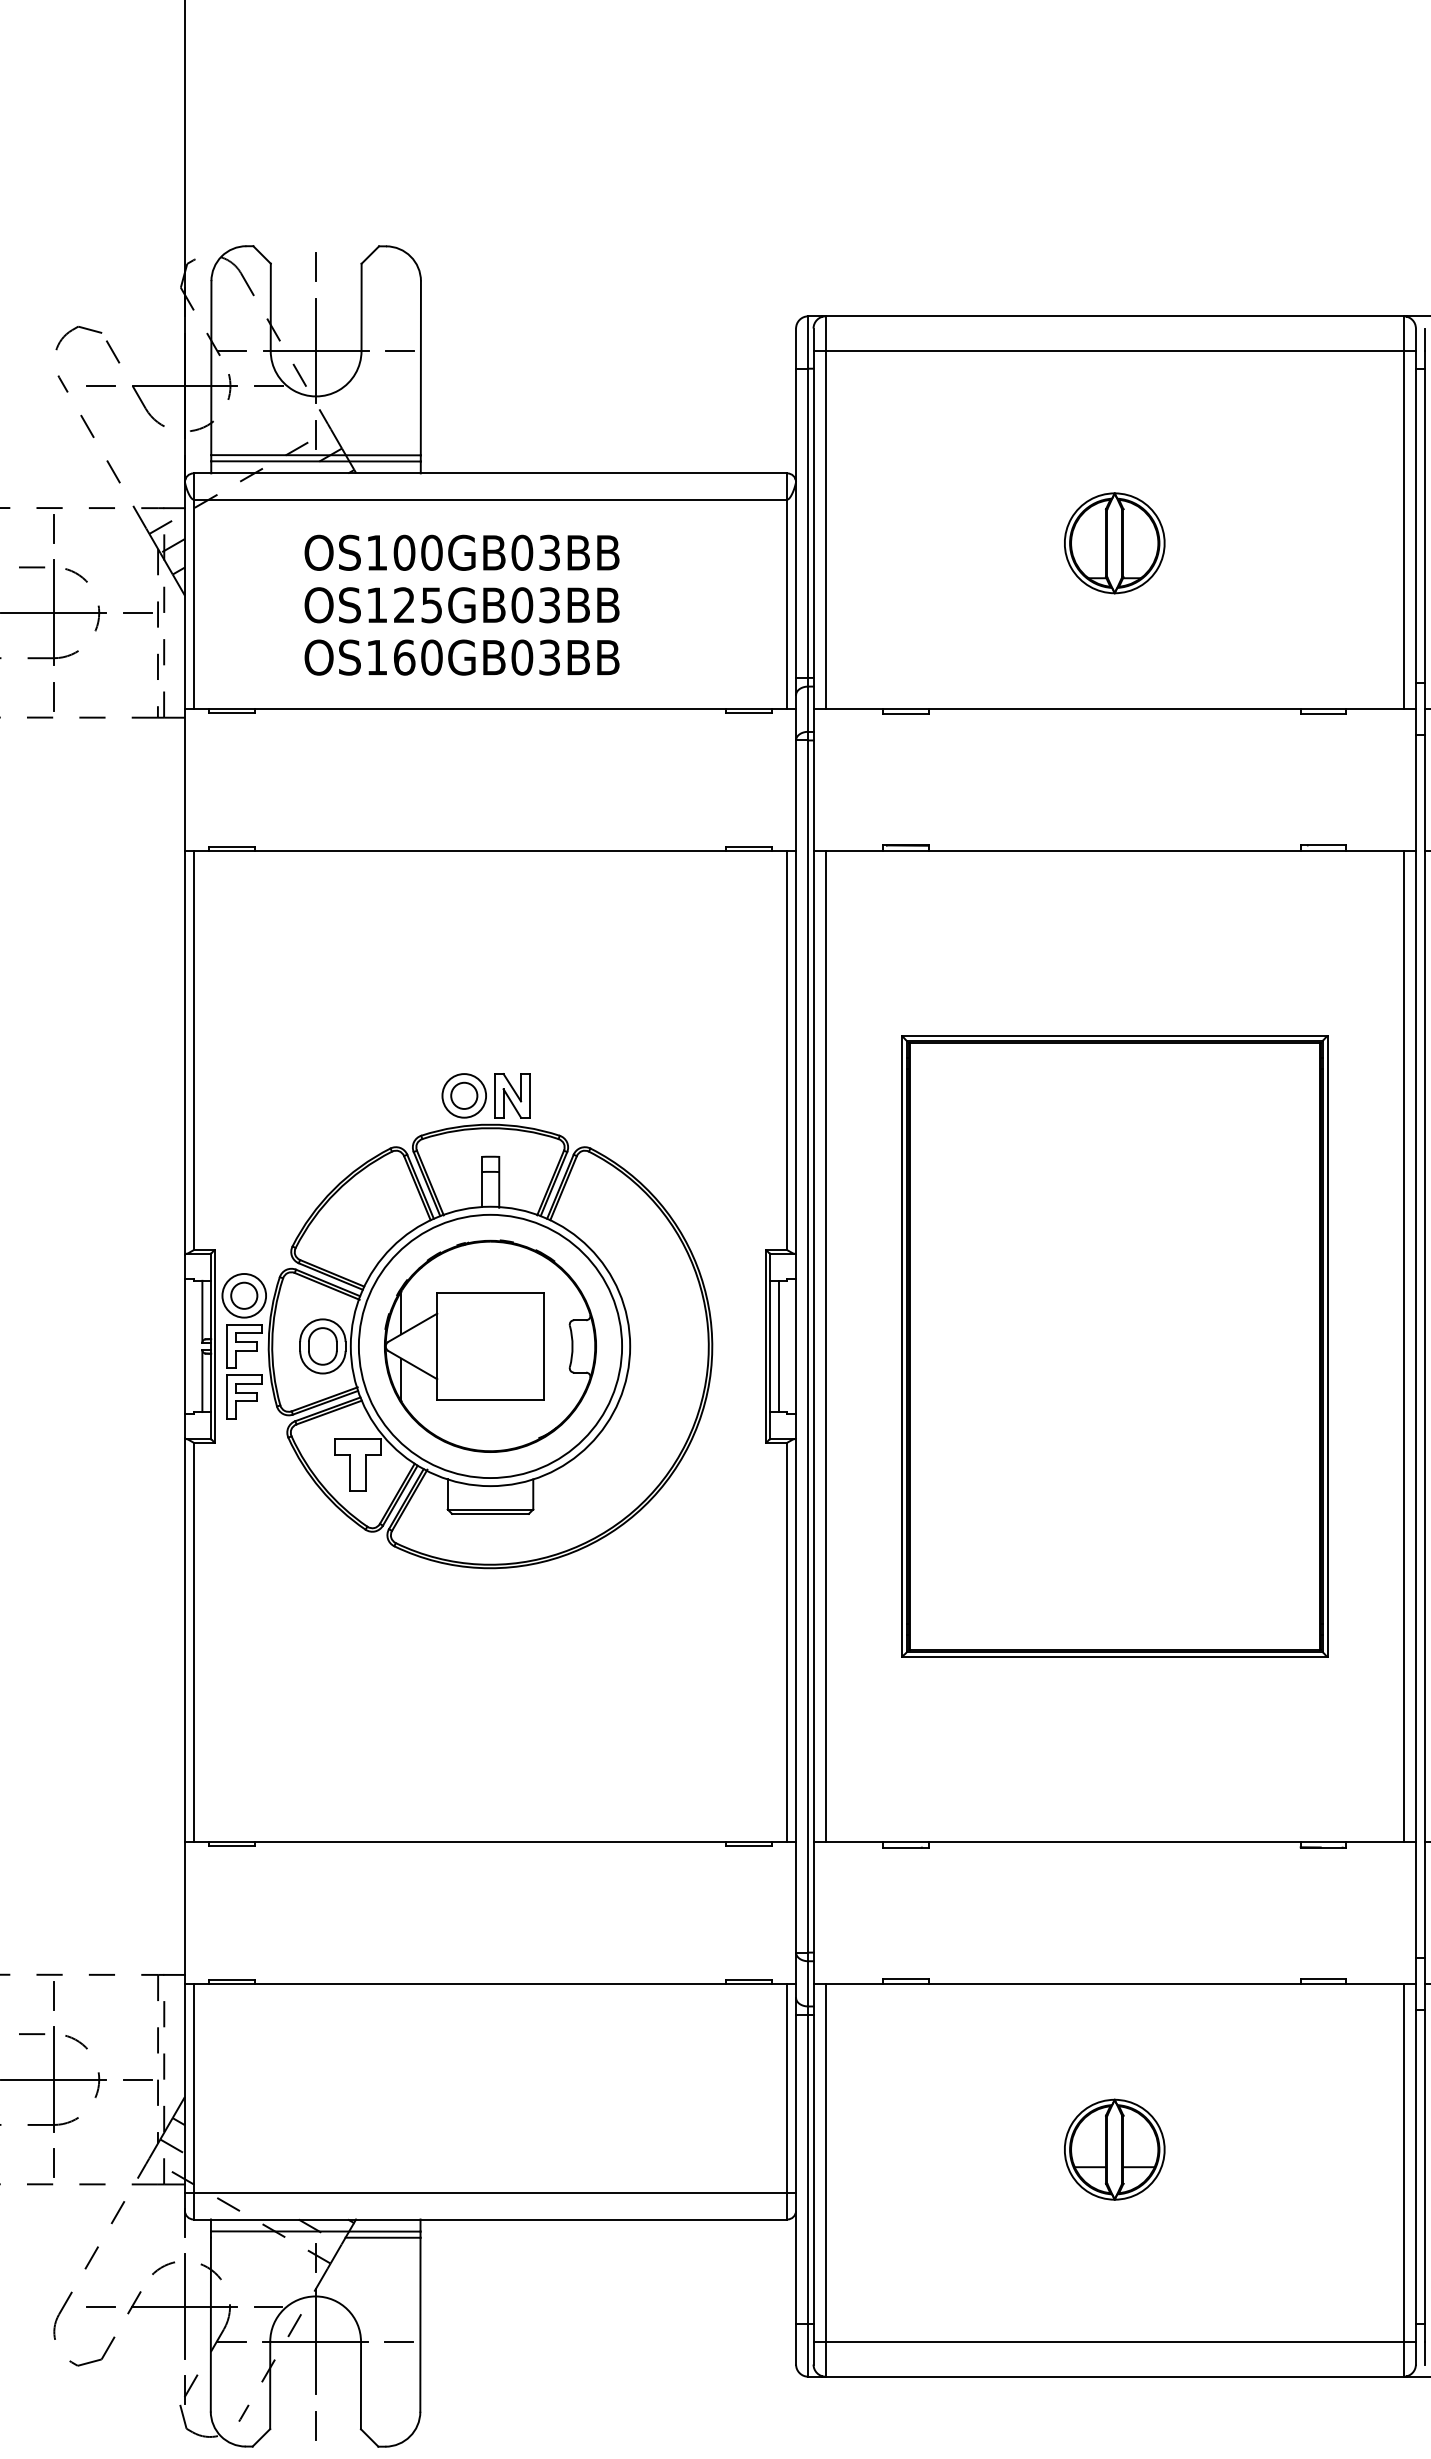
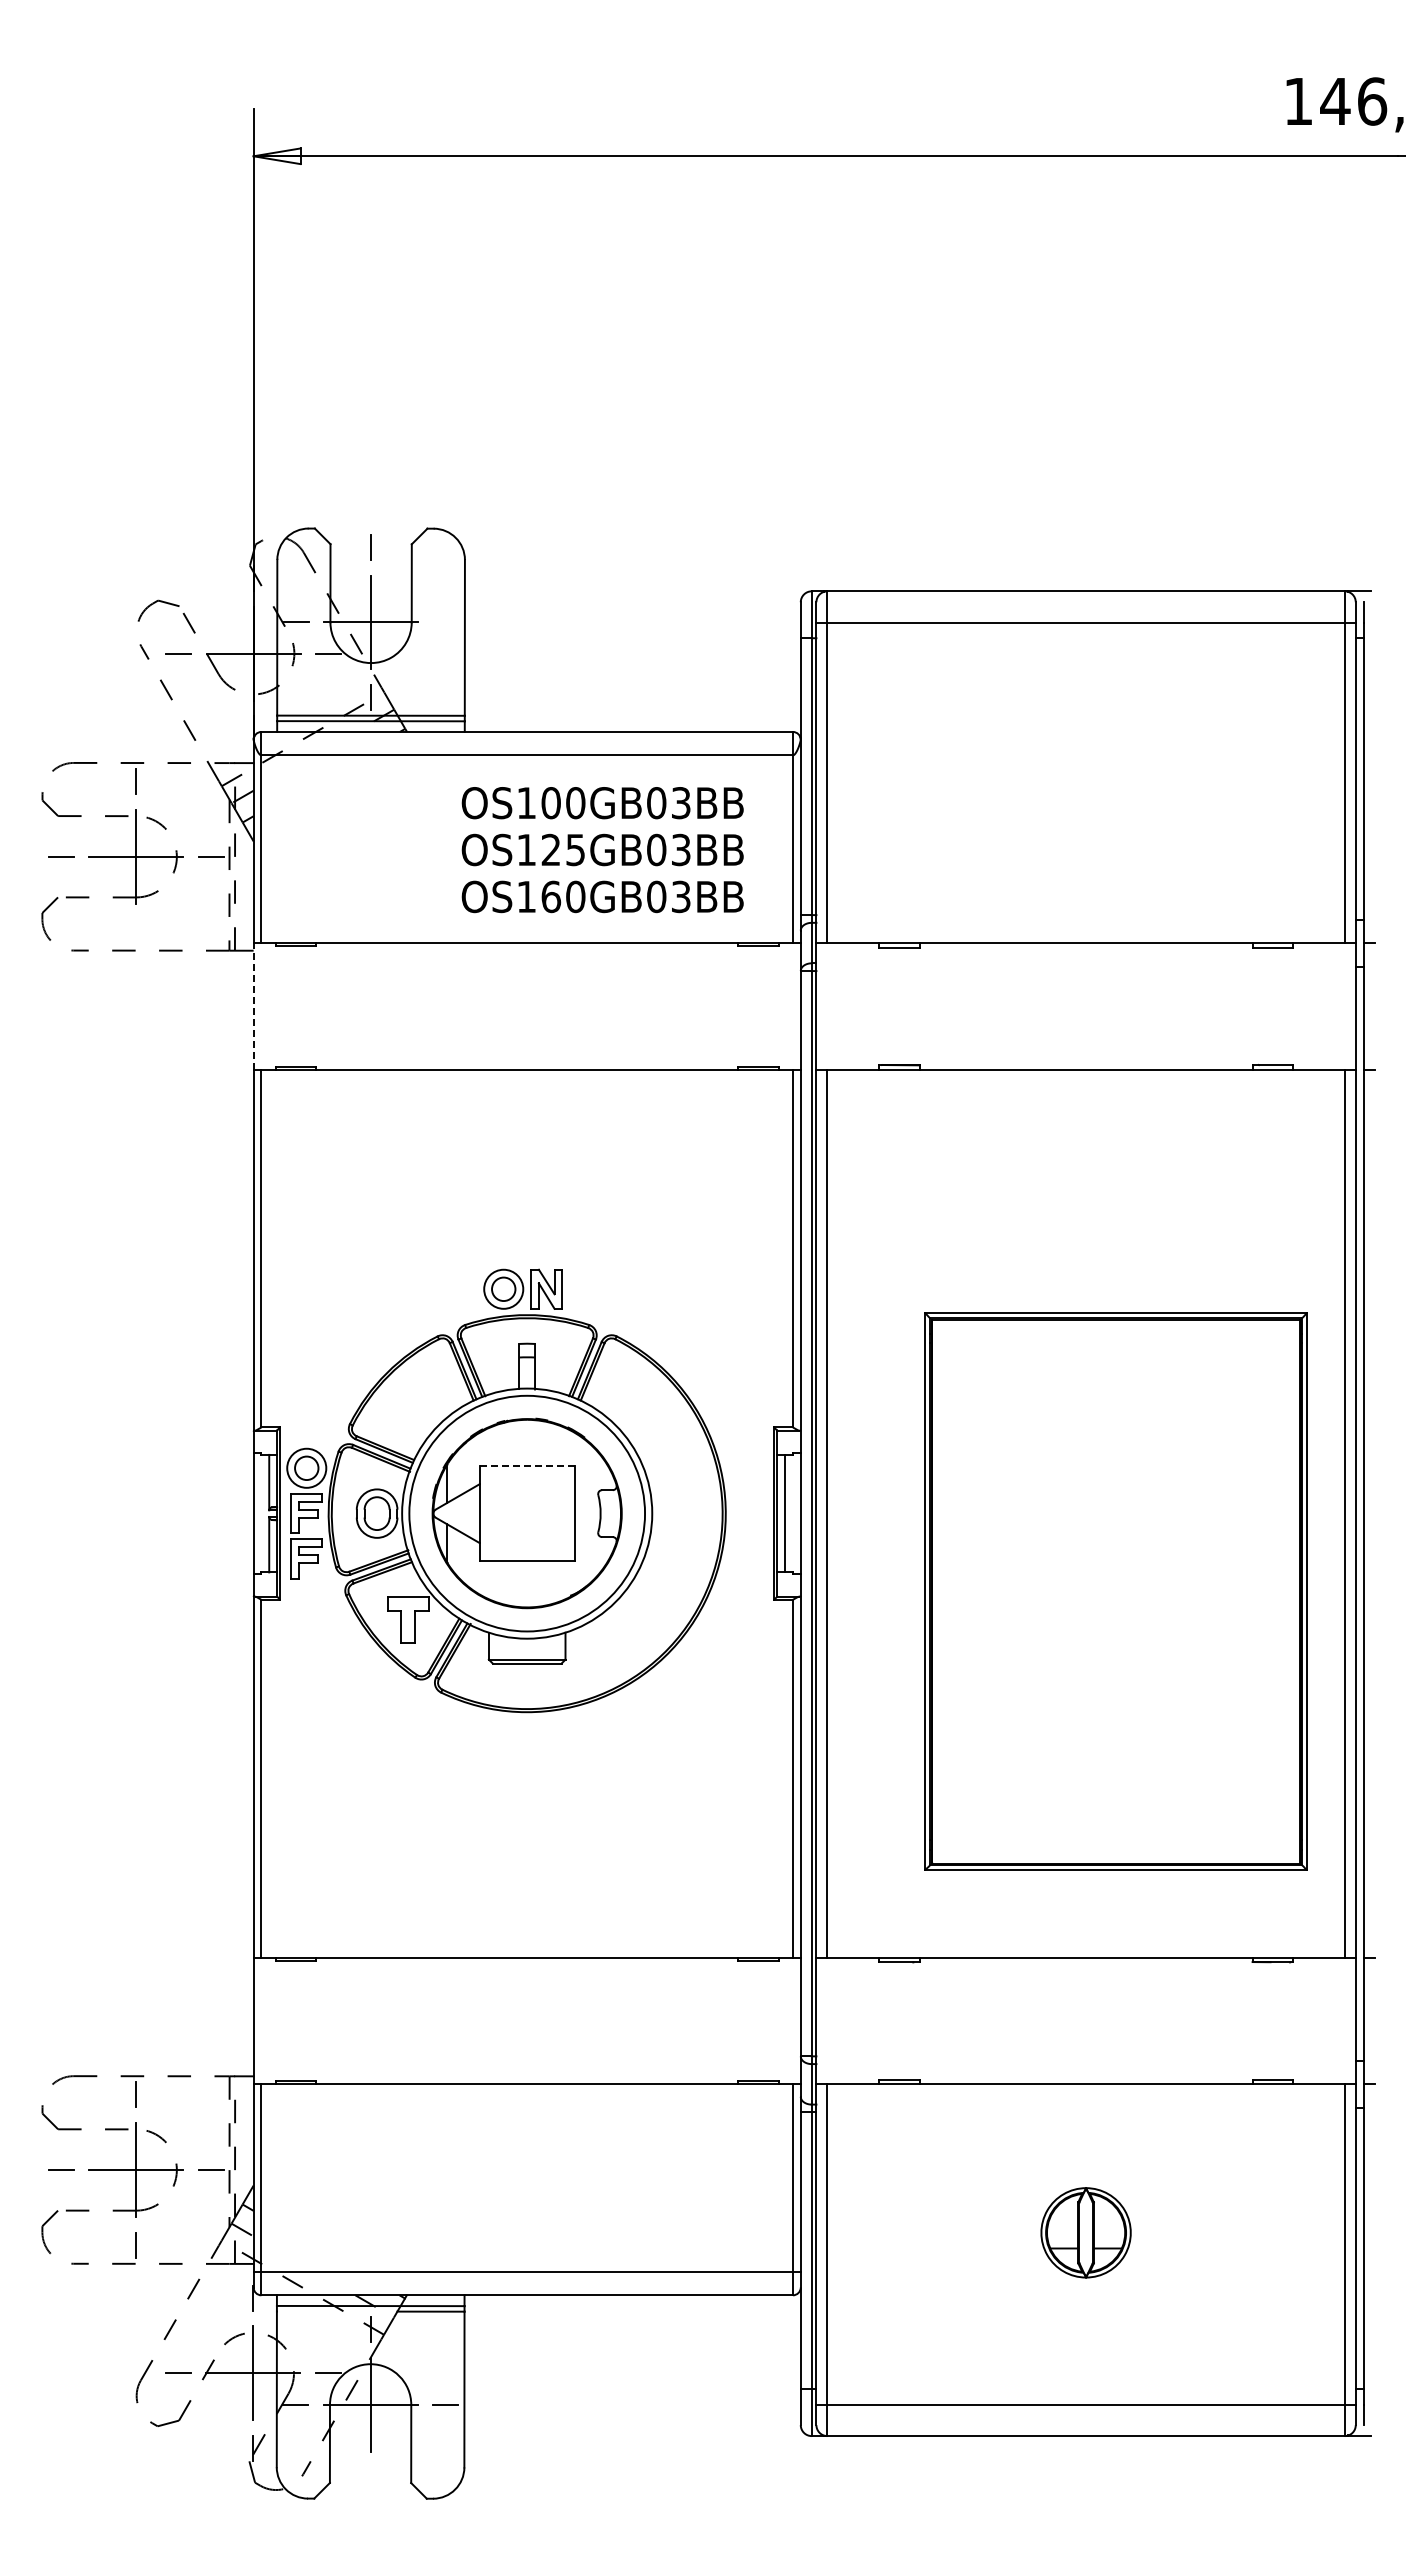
line: (399, 351) -> (445, 622), removed
part: (1114, 543) -> (1085, 794), removed
text: (461, 605) -> (602, 850), moved
line: (54, 696) -> (136, 931), removed
line: (184, 778) -> (253, 1005), solid -> dashed
line: (490, 1292) -> (527, 1465), solid -> dashed
part: (1114, 1346) -> (1115, 1591), moved
line: (315, 2425) -> (370, 2479), removed

